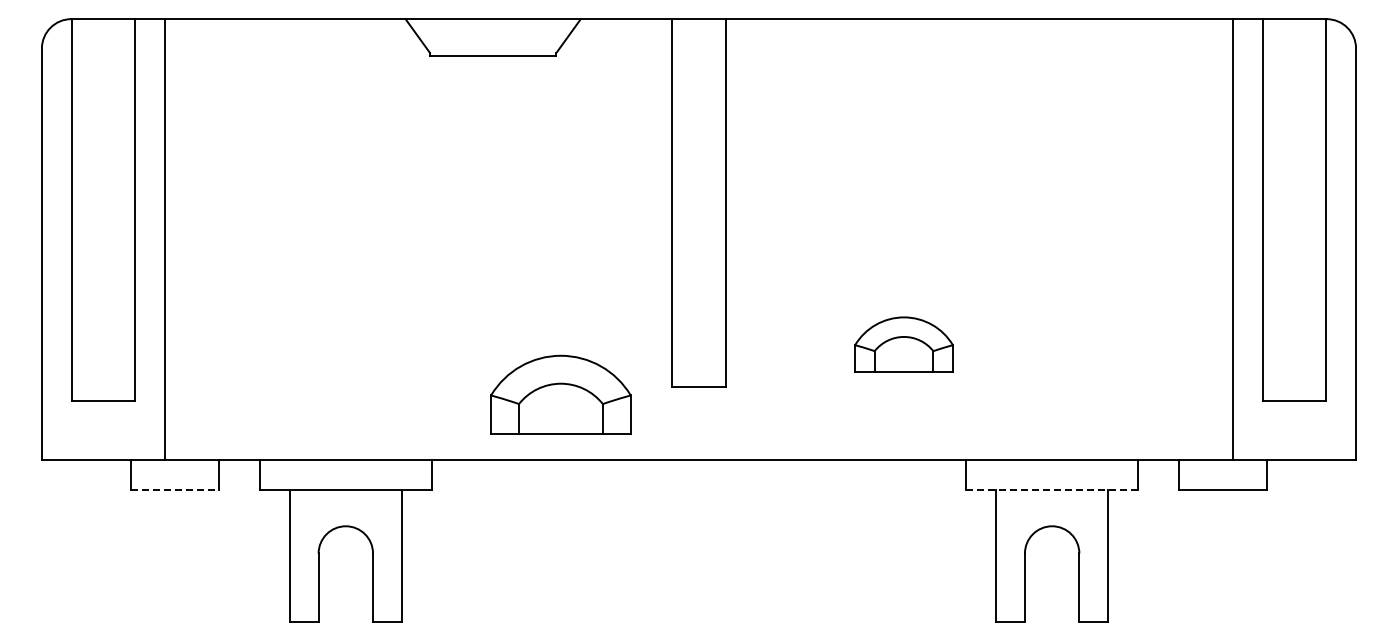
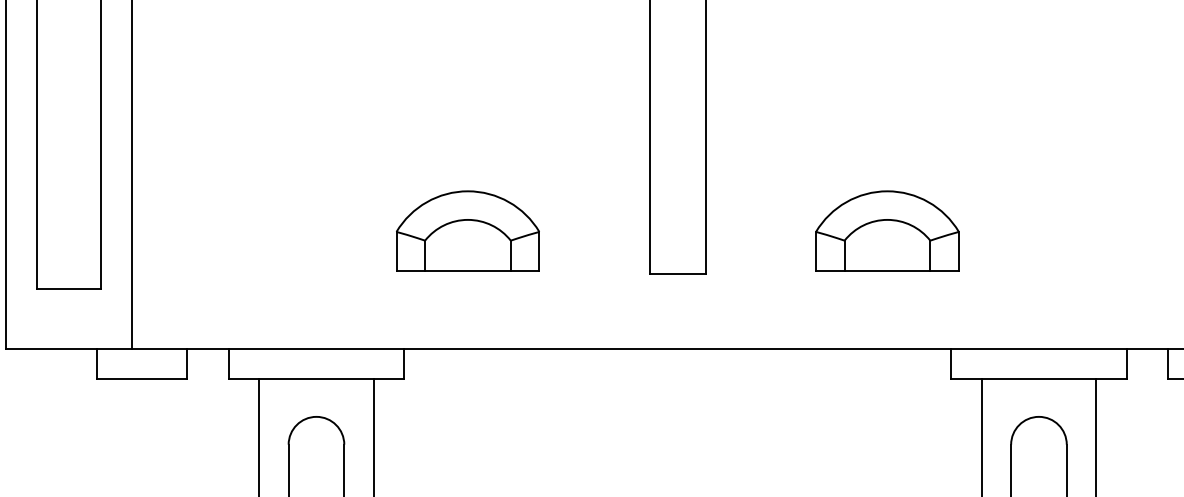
part: (903, 344) -> (886, 230), size x1.43
part: (560, 394) -> (467, 230), moved
line: (175, 489) -> (142, 379), dashed -> solid
line: (1052, 489) -> (1039, 379), dashed -> solid

